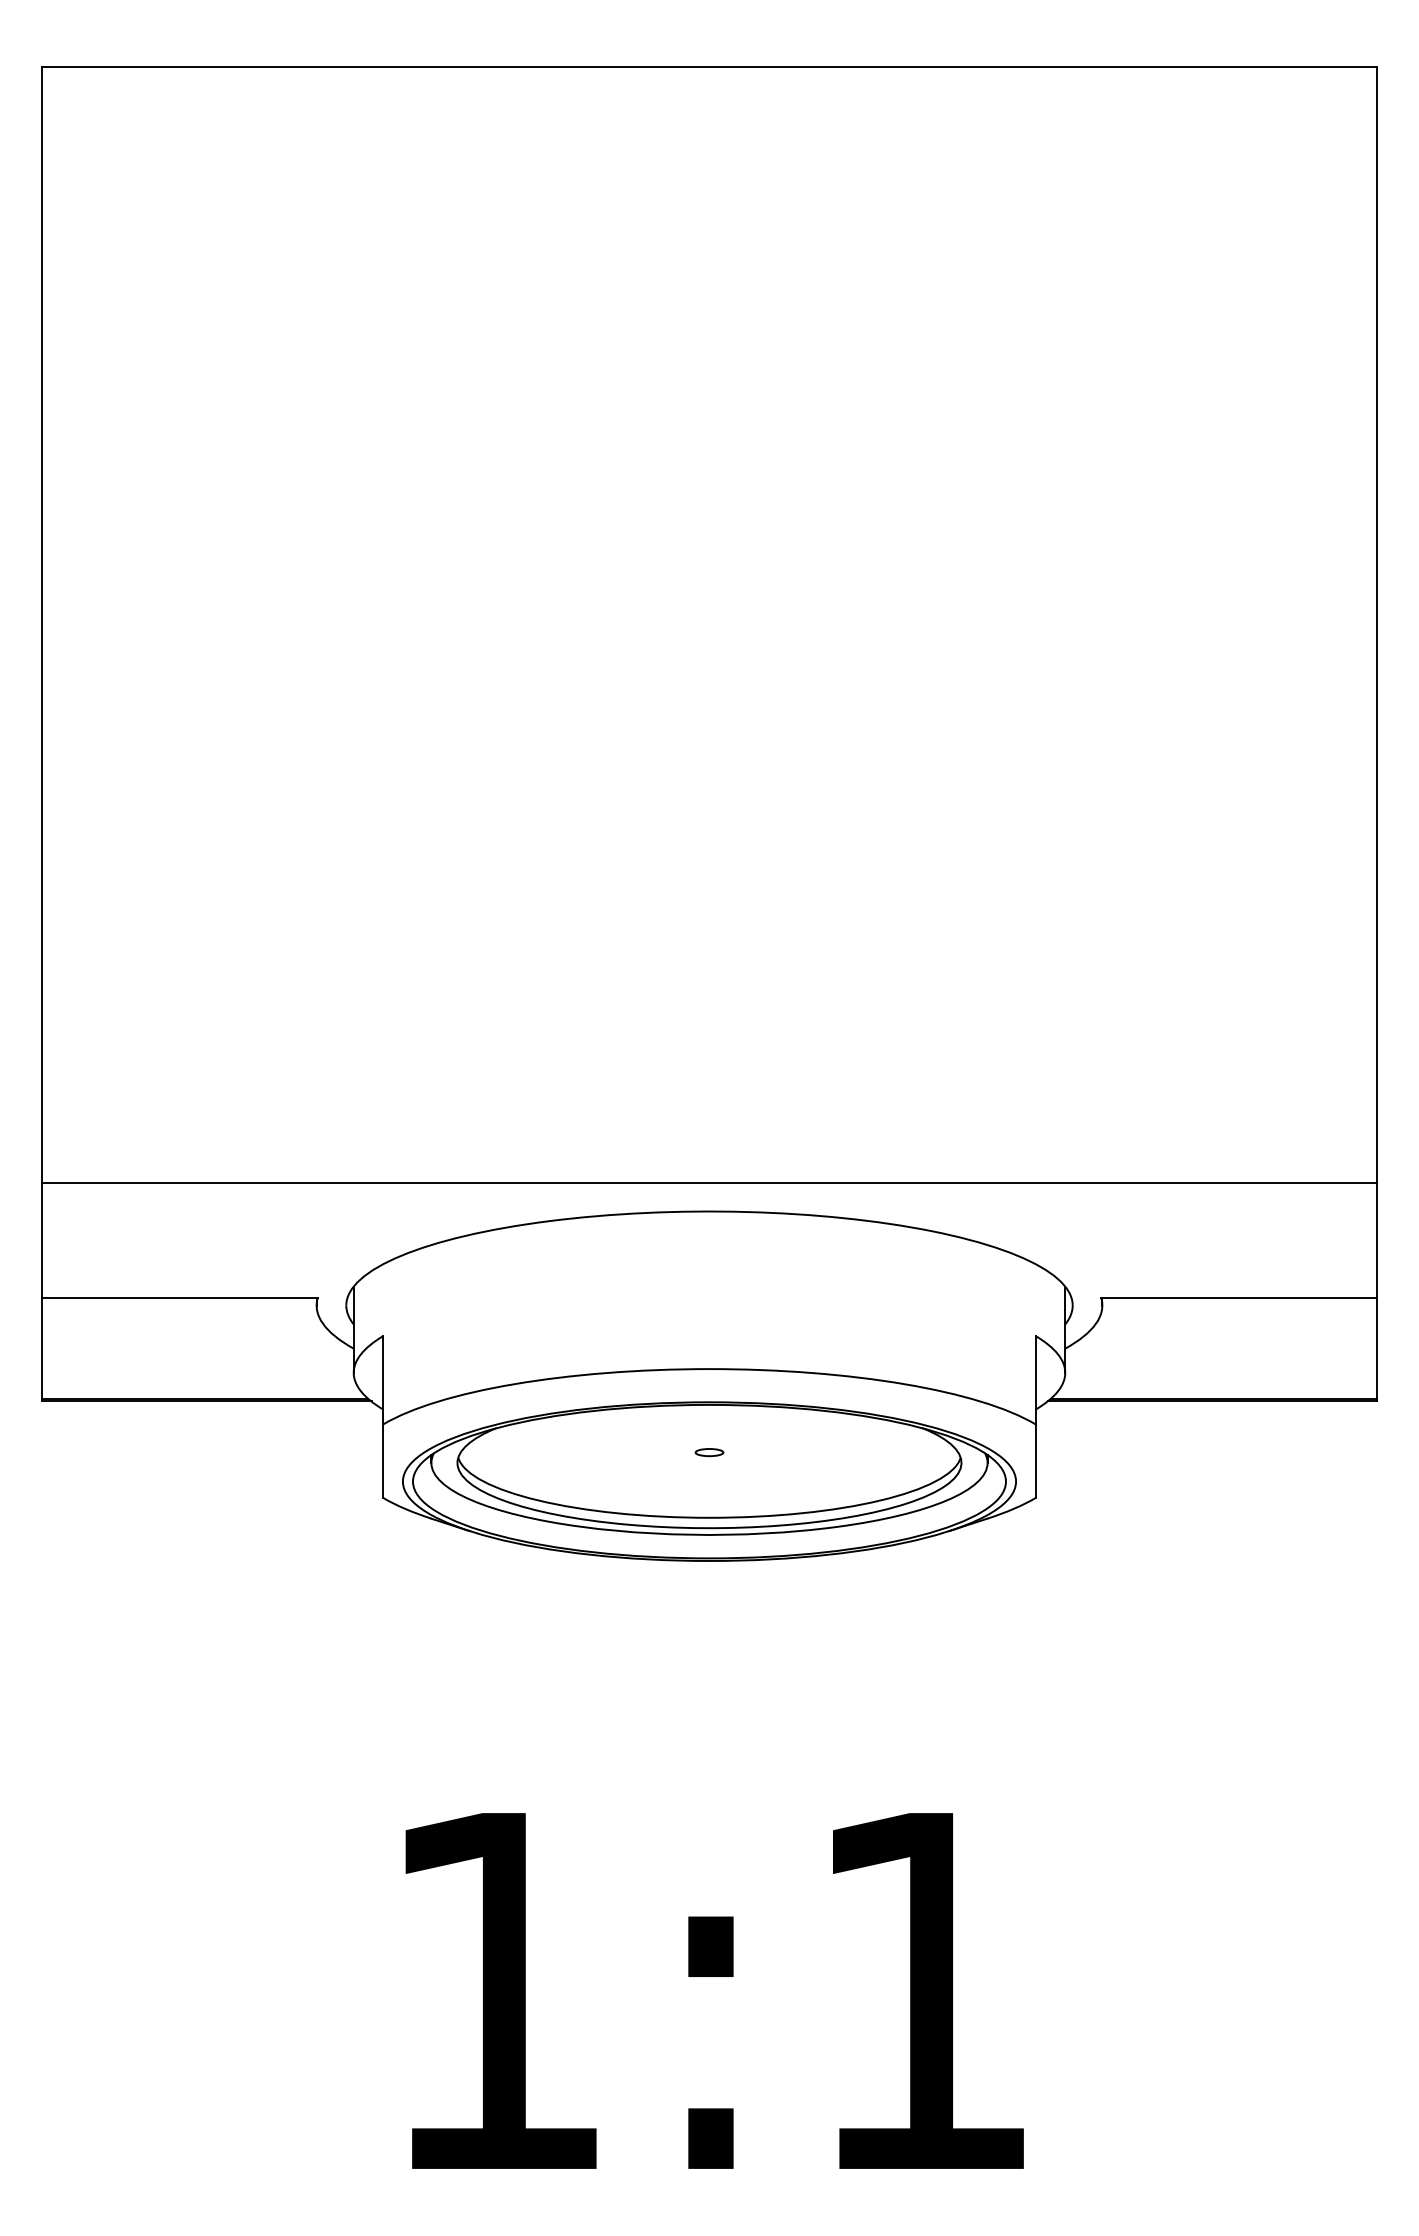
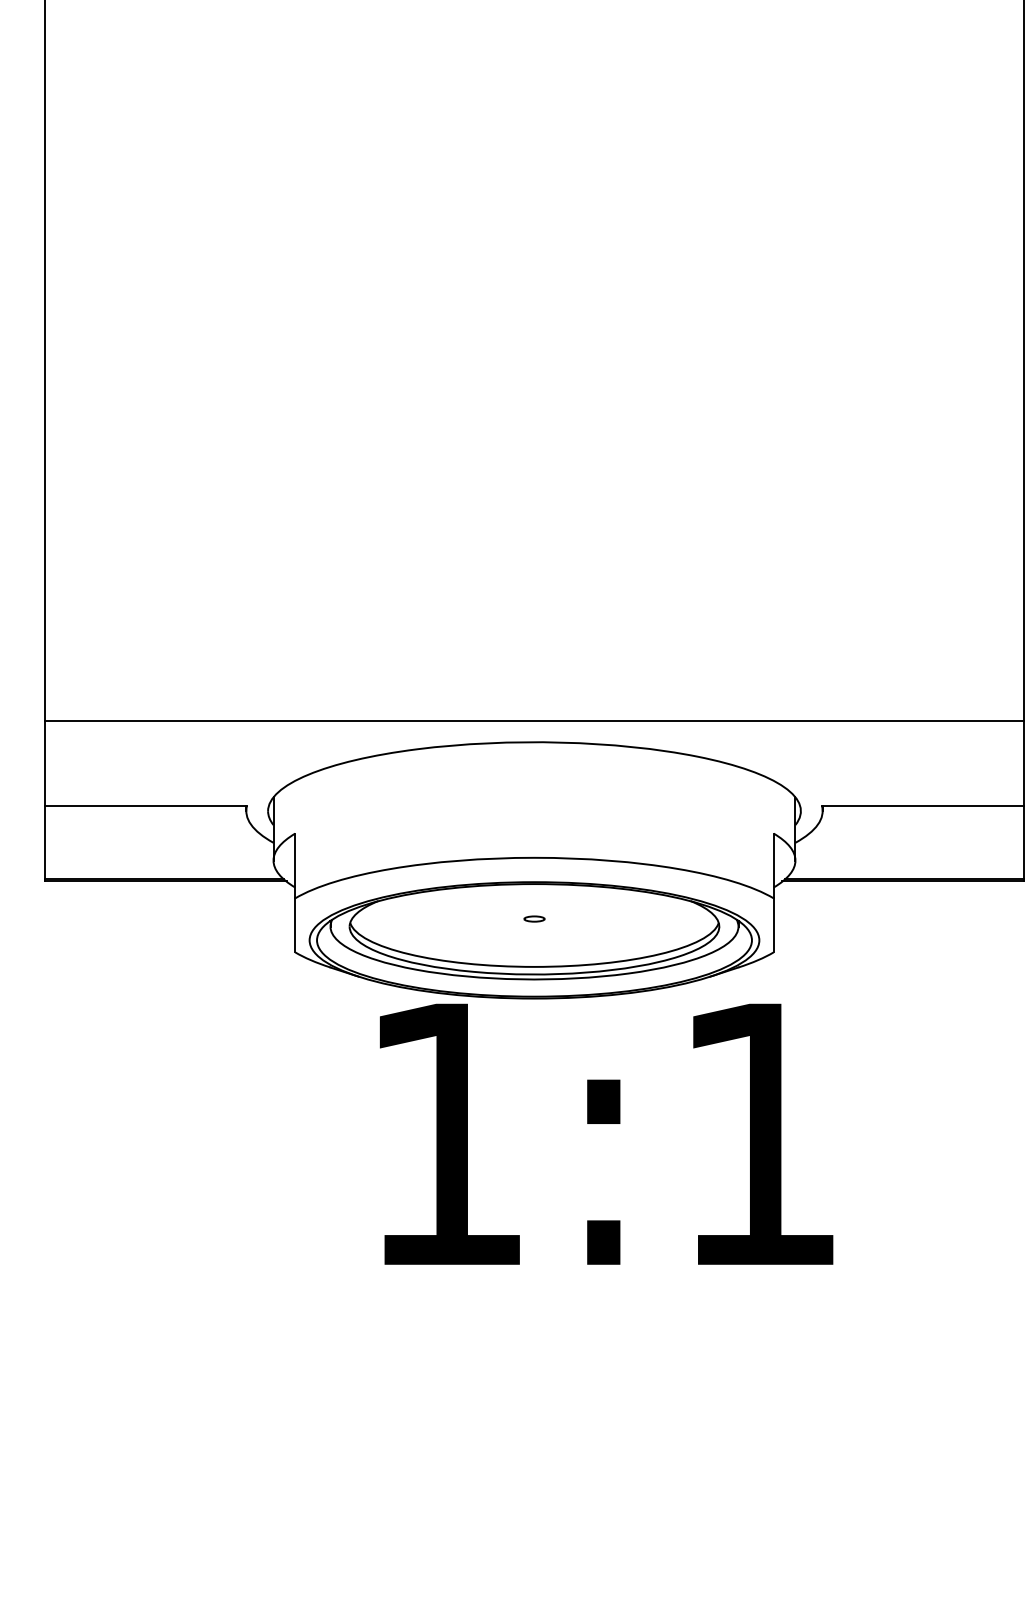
text: (714, 1990) -> (606, 1133), moved

